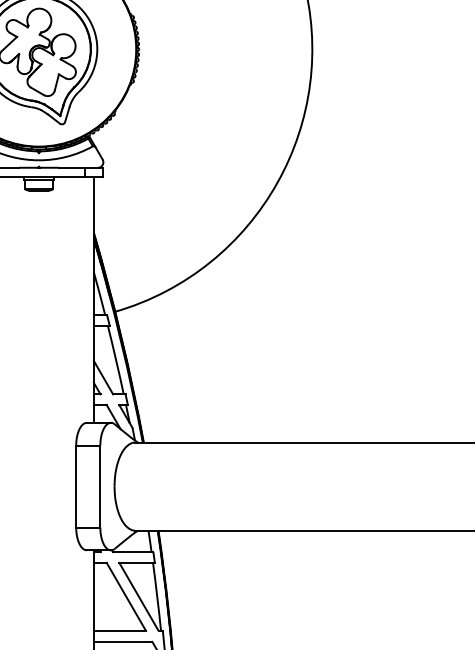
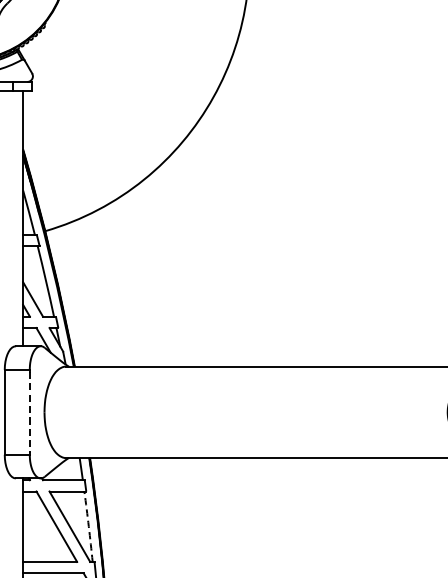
line: (100, 487) -> (29, 413), solid -> dashed
arc: (157, 596) -> (89, 526), solid -> dashed

